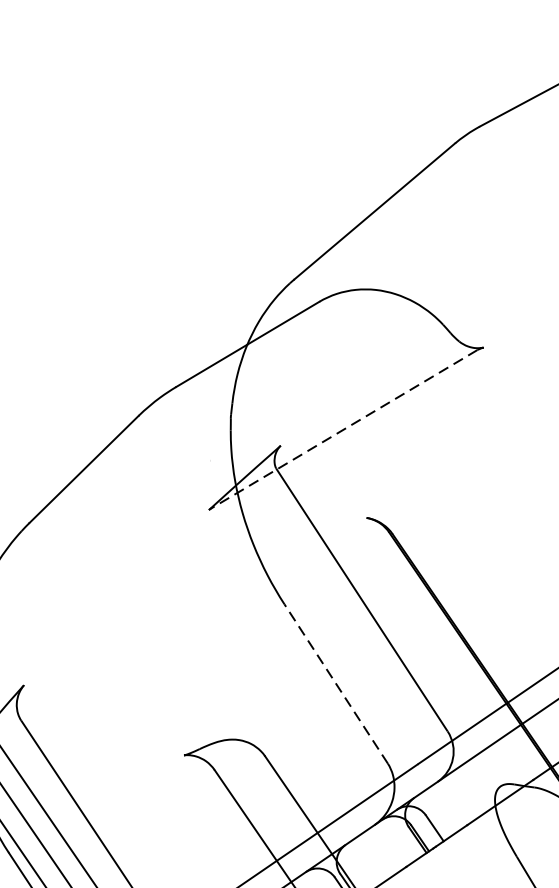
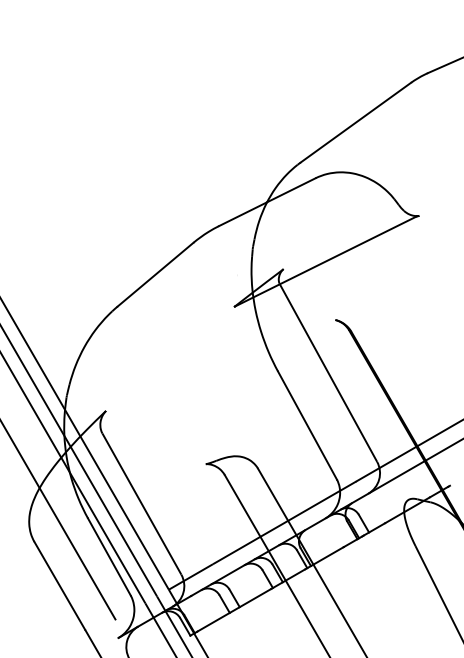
line: (342, 430) -> (324, 262), dashed -> solid
line: (336, 683) -> (307, 425), dashed -> solid

